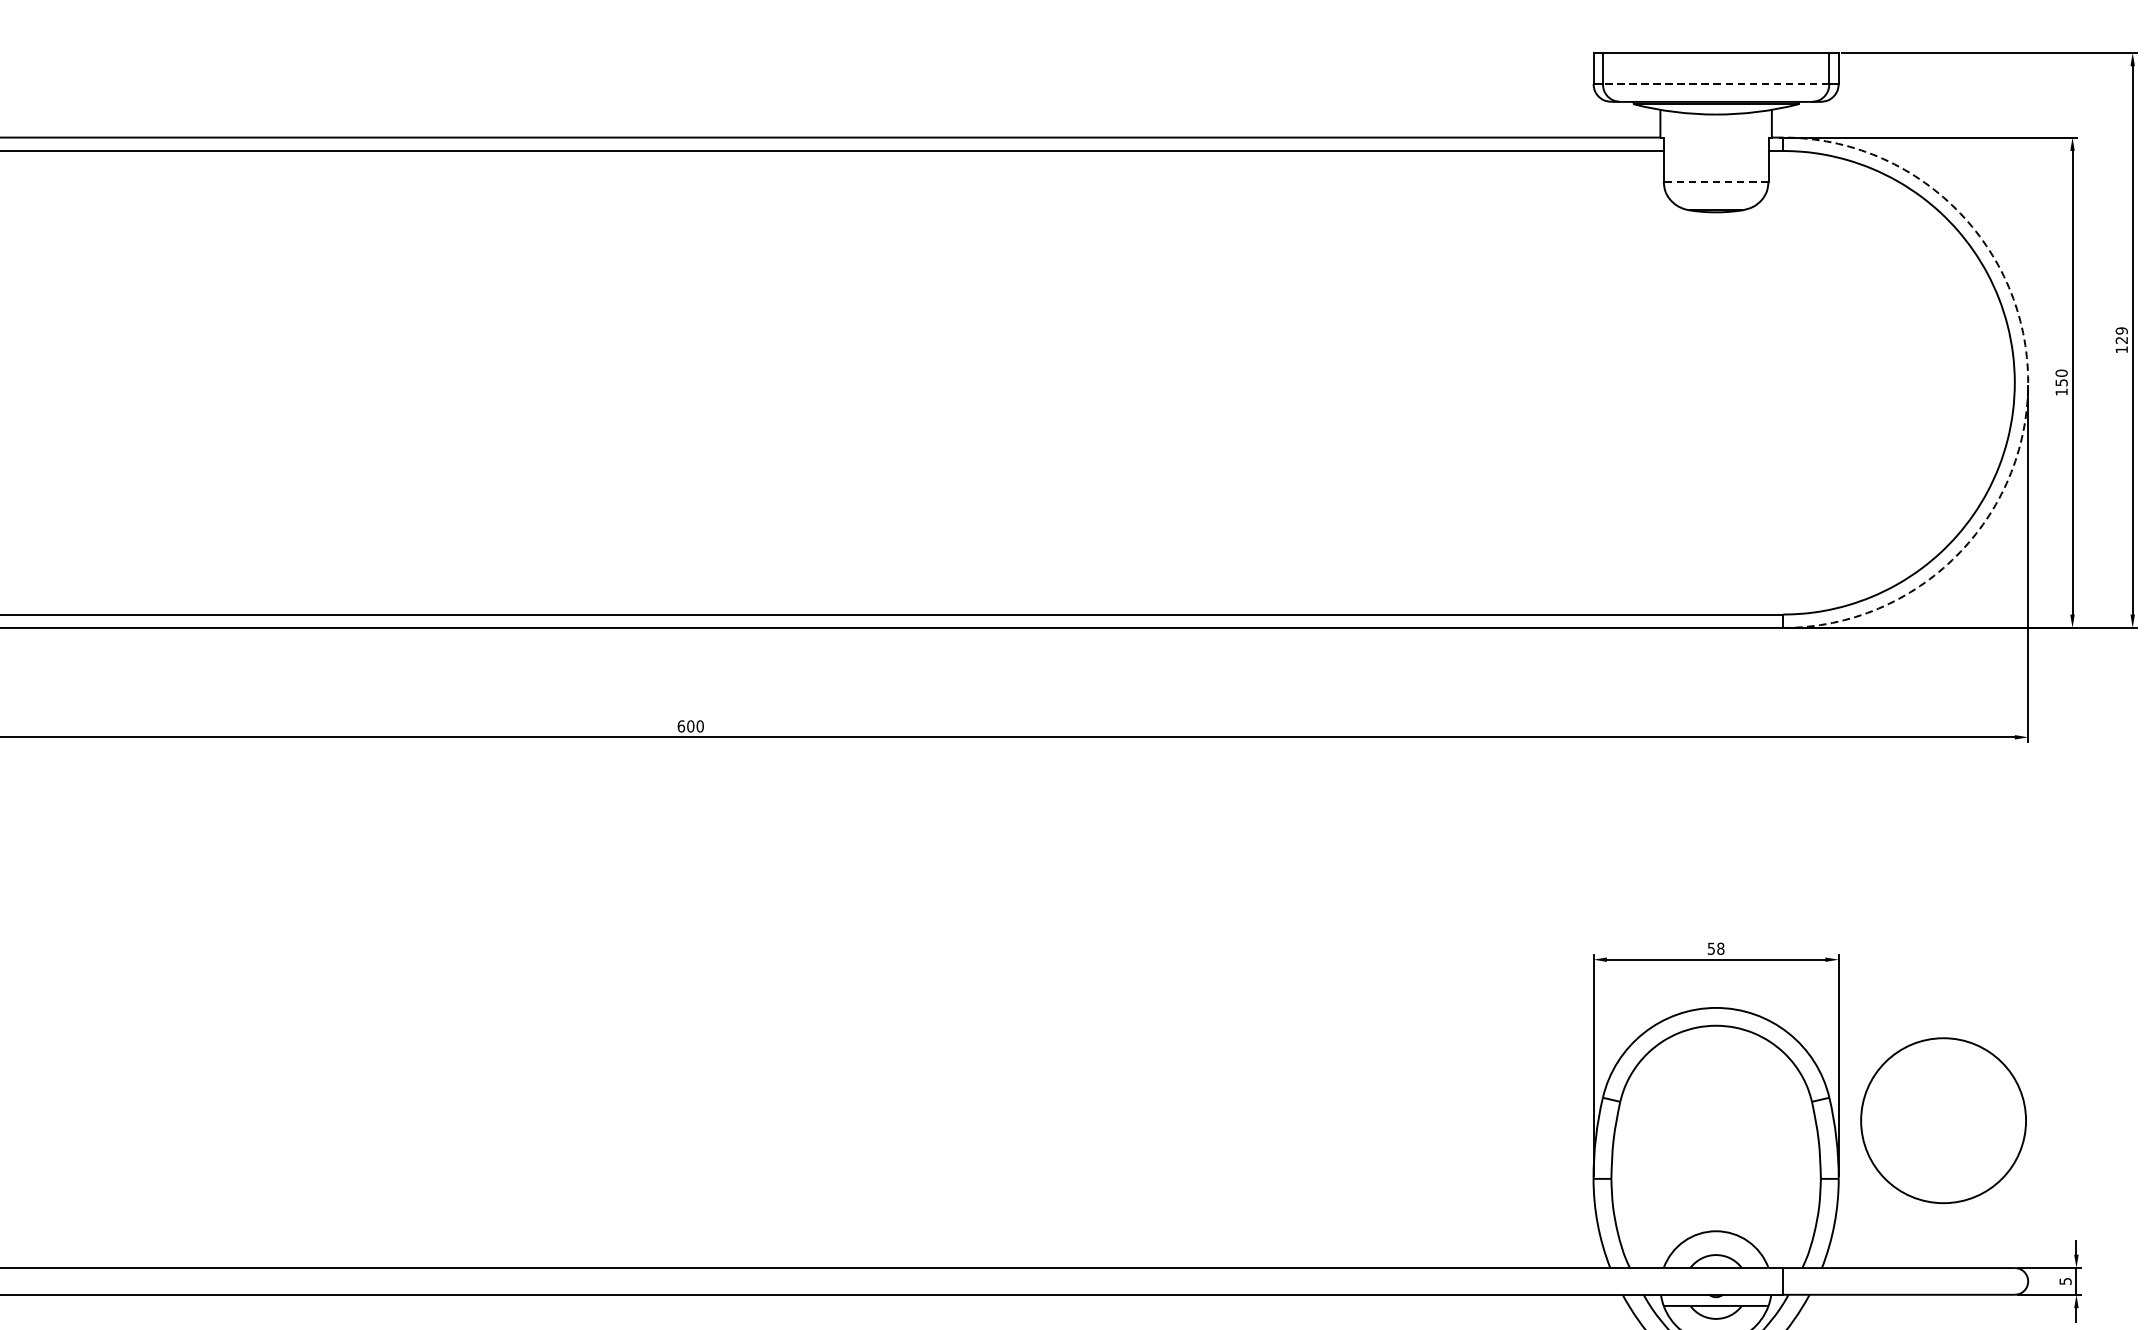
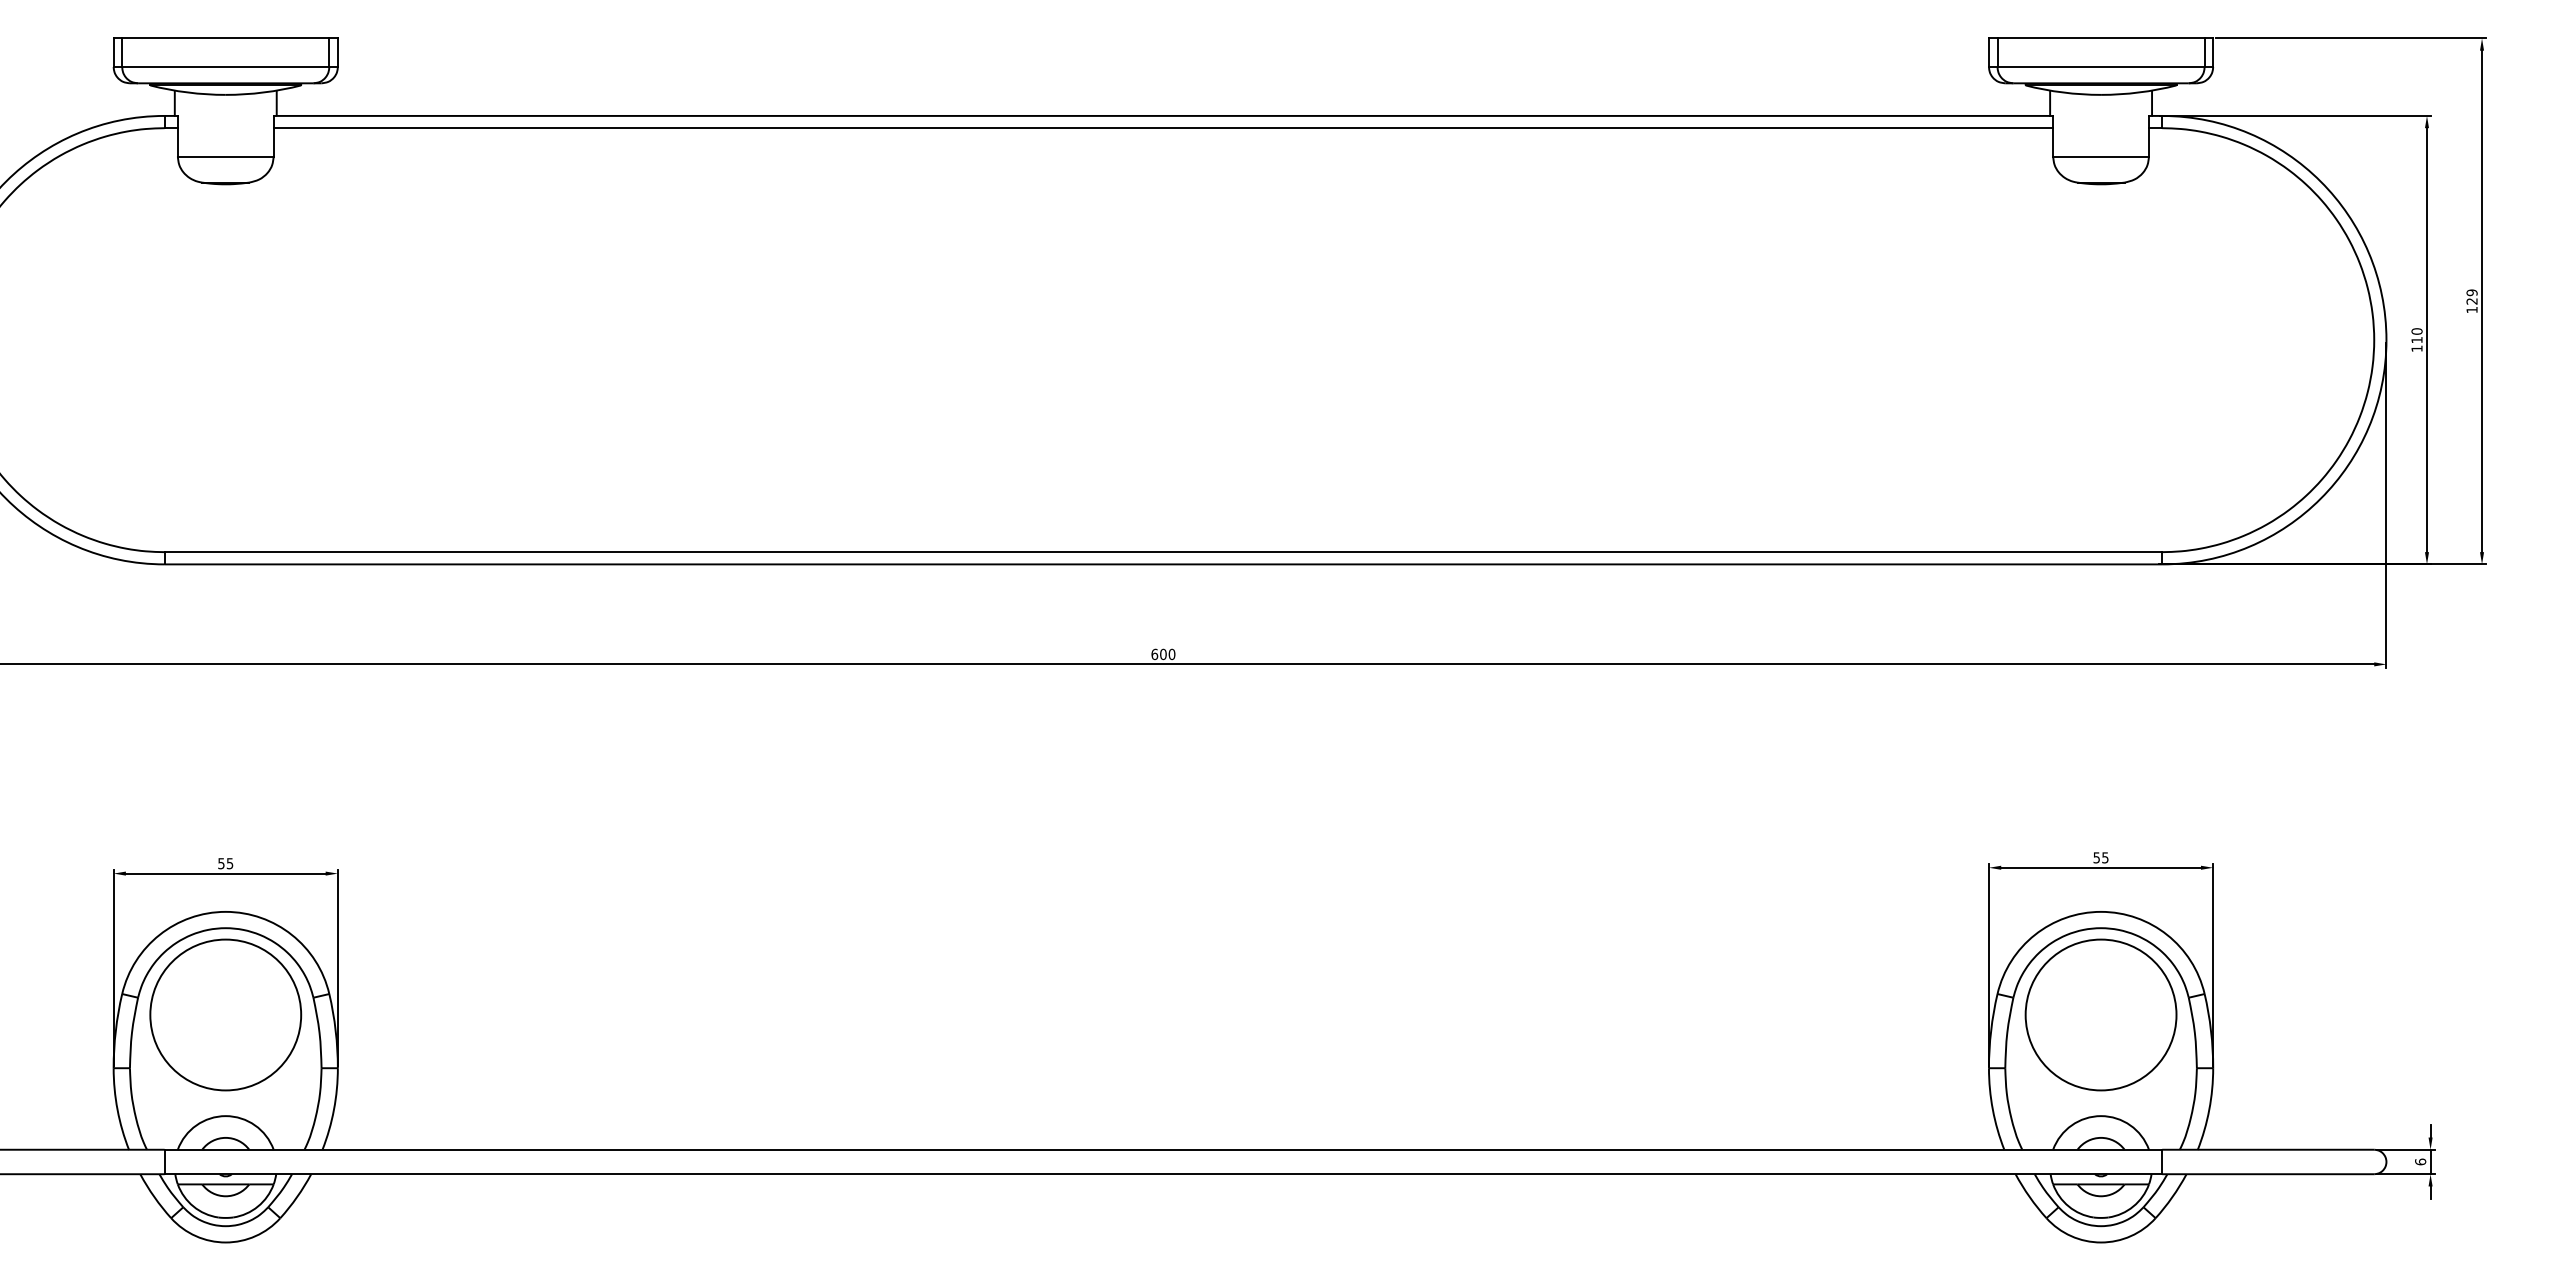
line: (1716, 84) -> (2101, 67), dashed -> solid
line: (1716, 181) -> (2101, 156), dashed -> solid
arc: (2028, 383) -> (2386, 340), dashed -> solid
text: (2061, 383) -> (2416, 340), 150 -> 110
text: (1720, 948) -> (2105, 857), 58 -> 55
circle: (1942, 1120) -> (2100, 1014), moved
text: (2065, 1280) -> (2420, 1161), 5 -> 6

